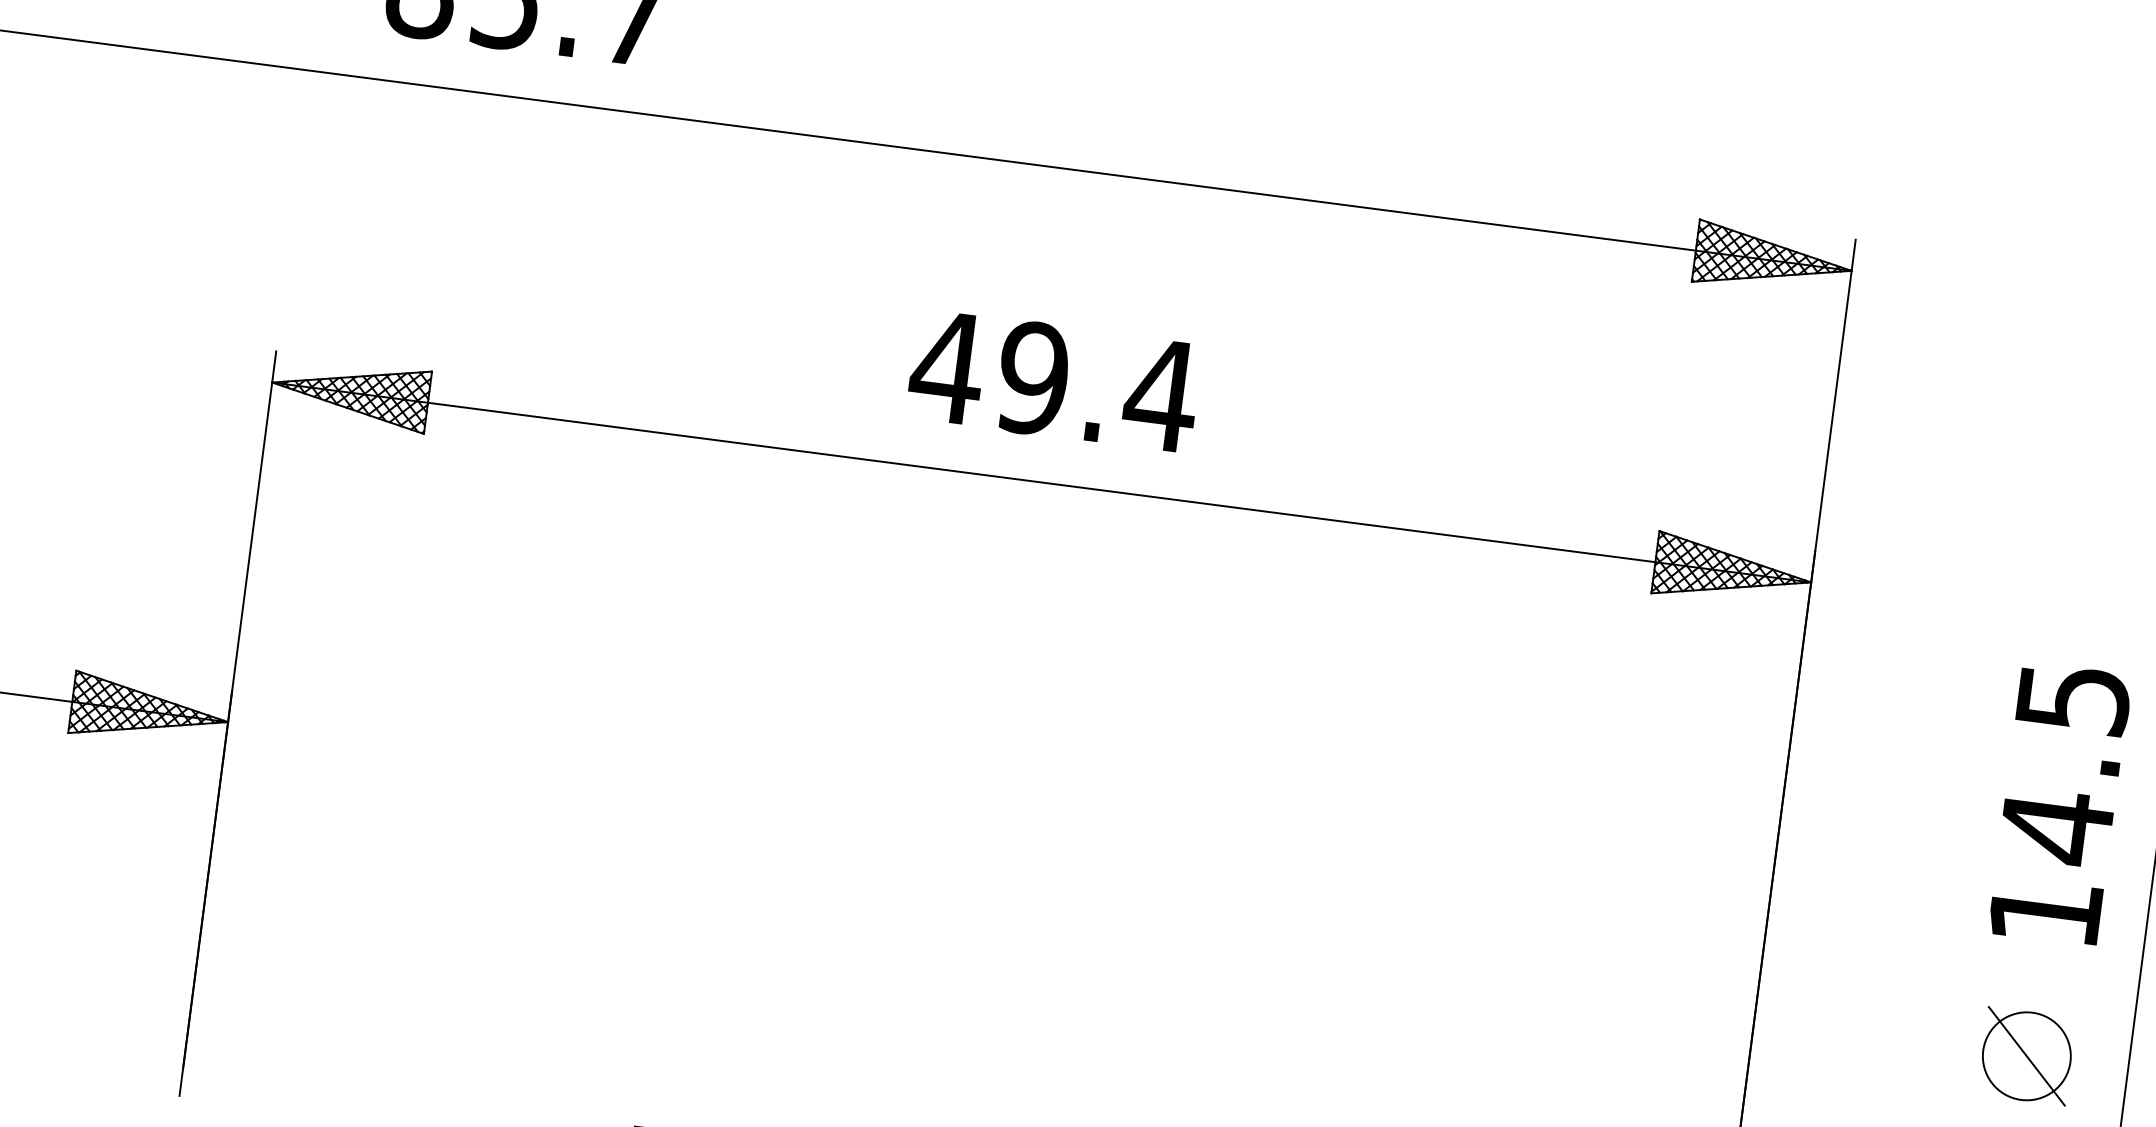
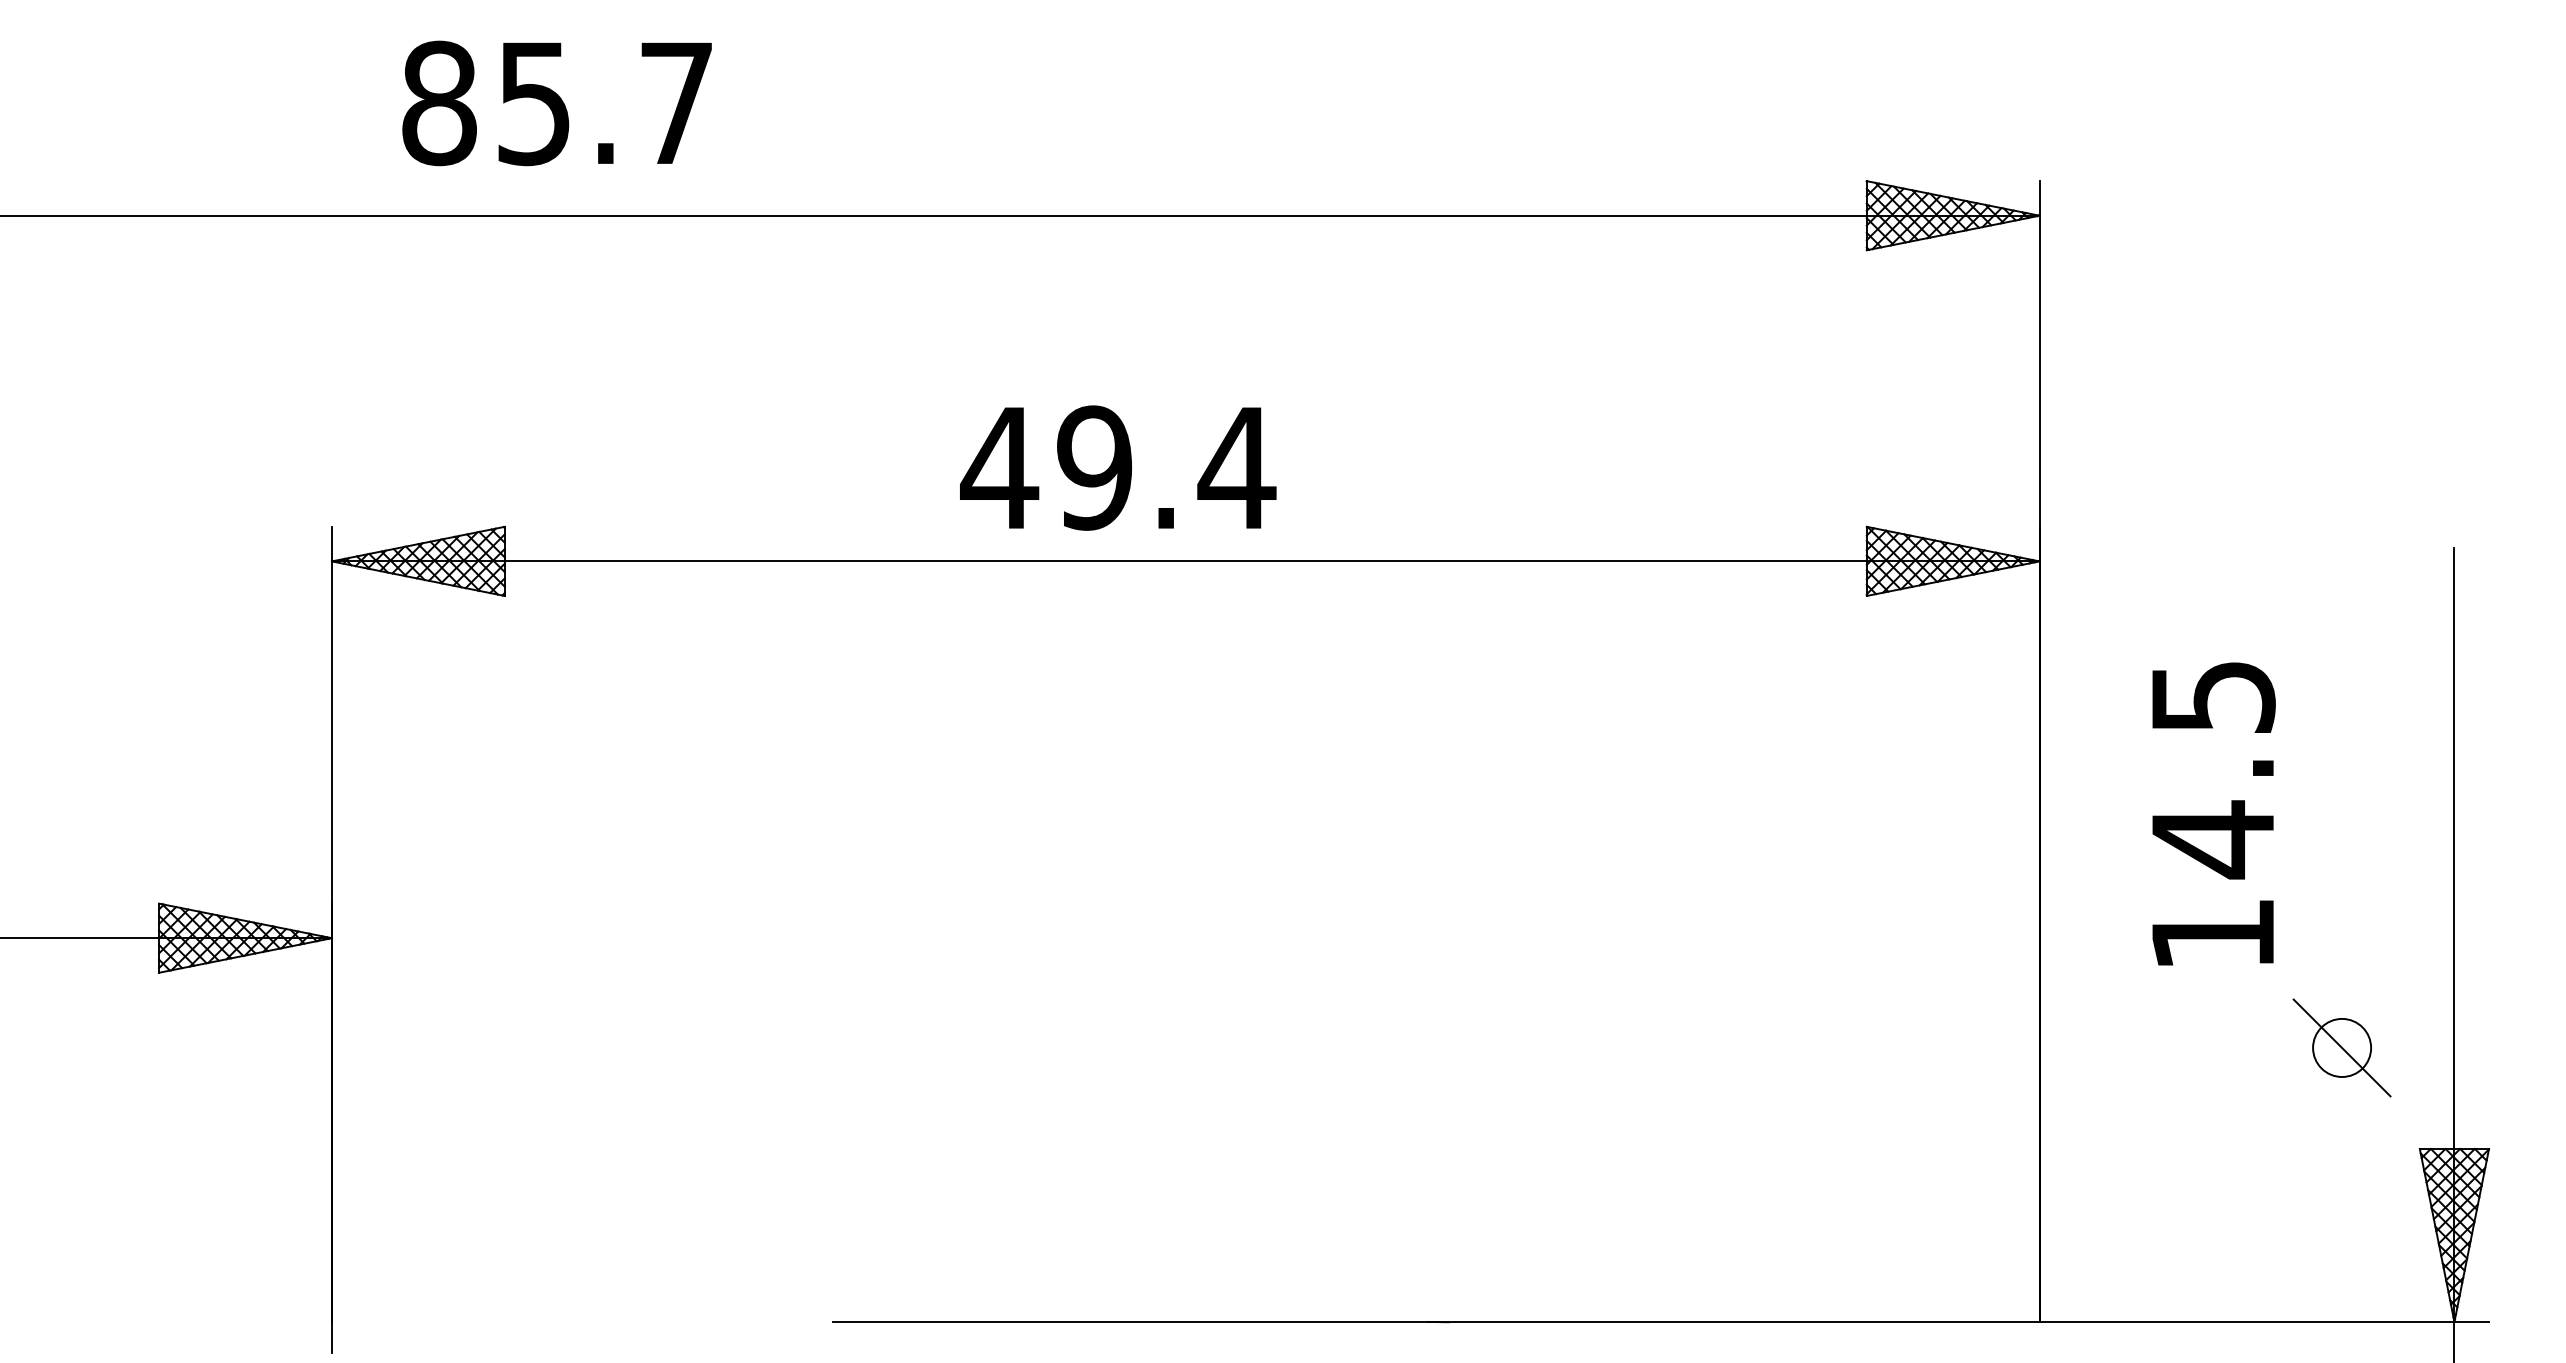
text: (1054, 380) -> (1118, 467), moved
text: (2060, 803) -> (2213, 813), moved
circle: (2026, 1055) -> (2341, 1047), size x0.6

